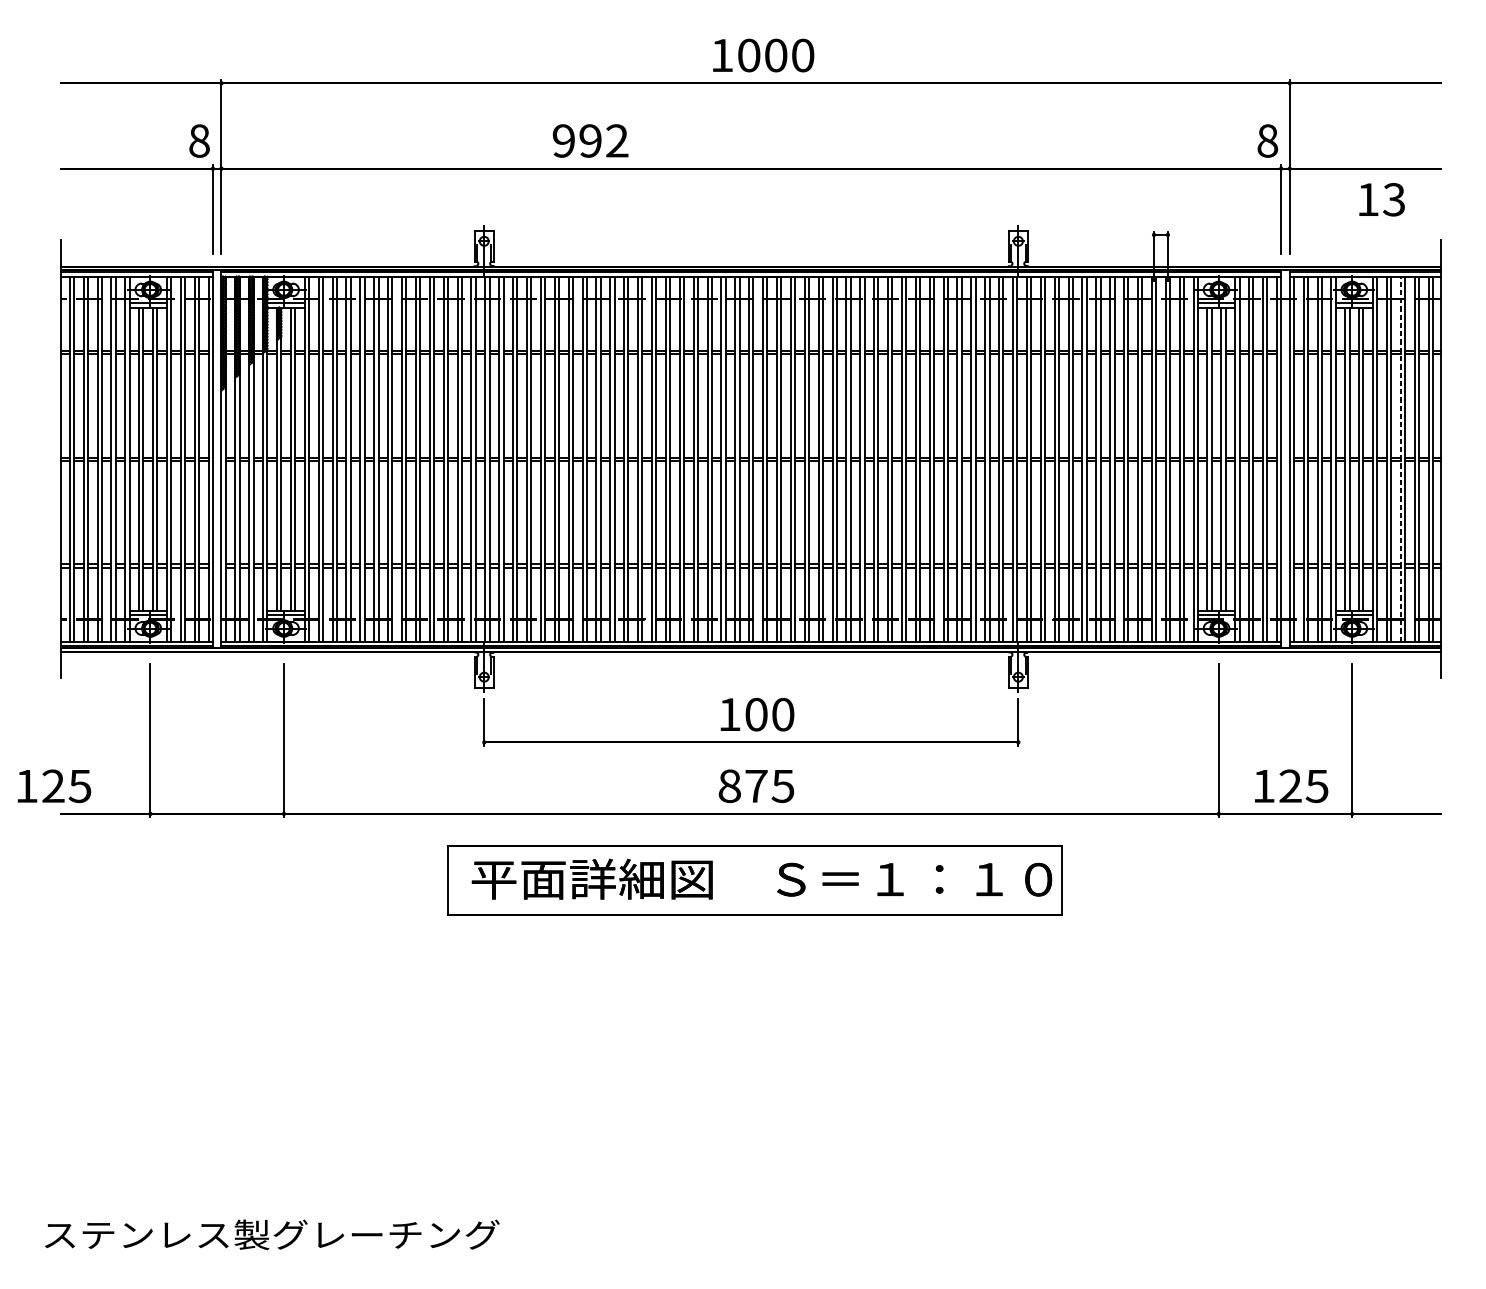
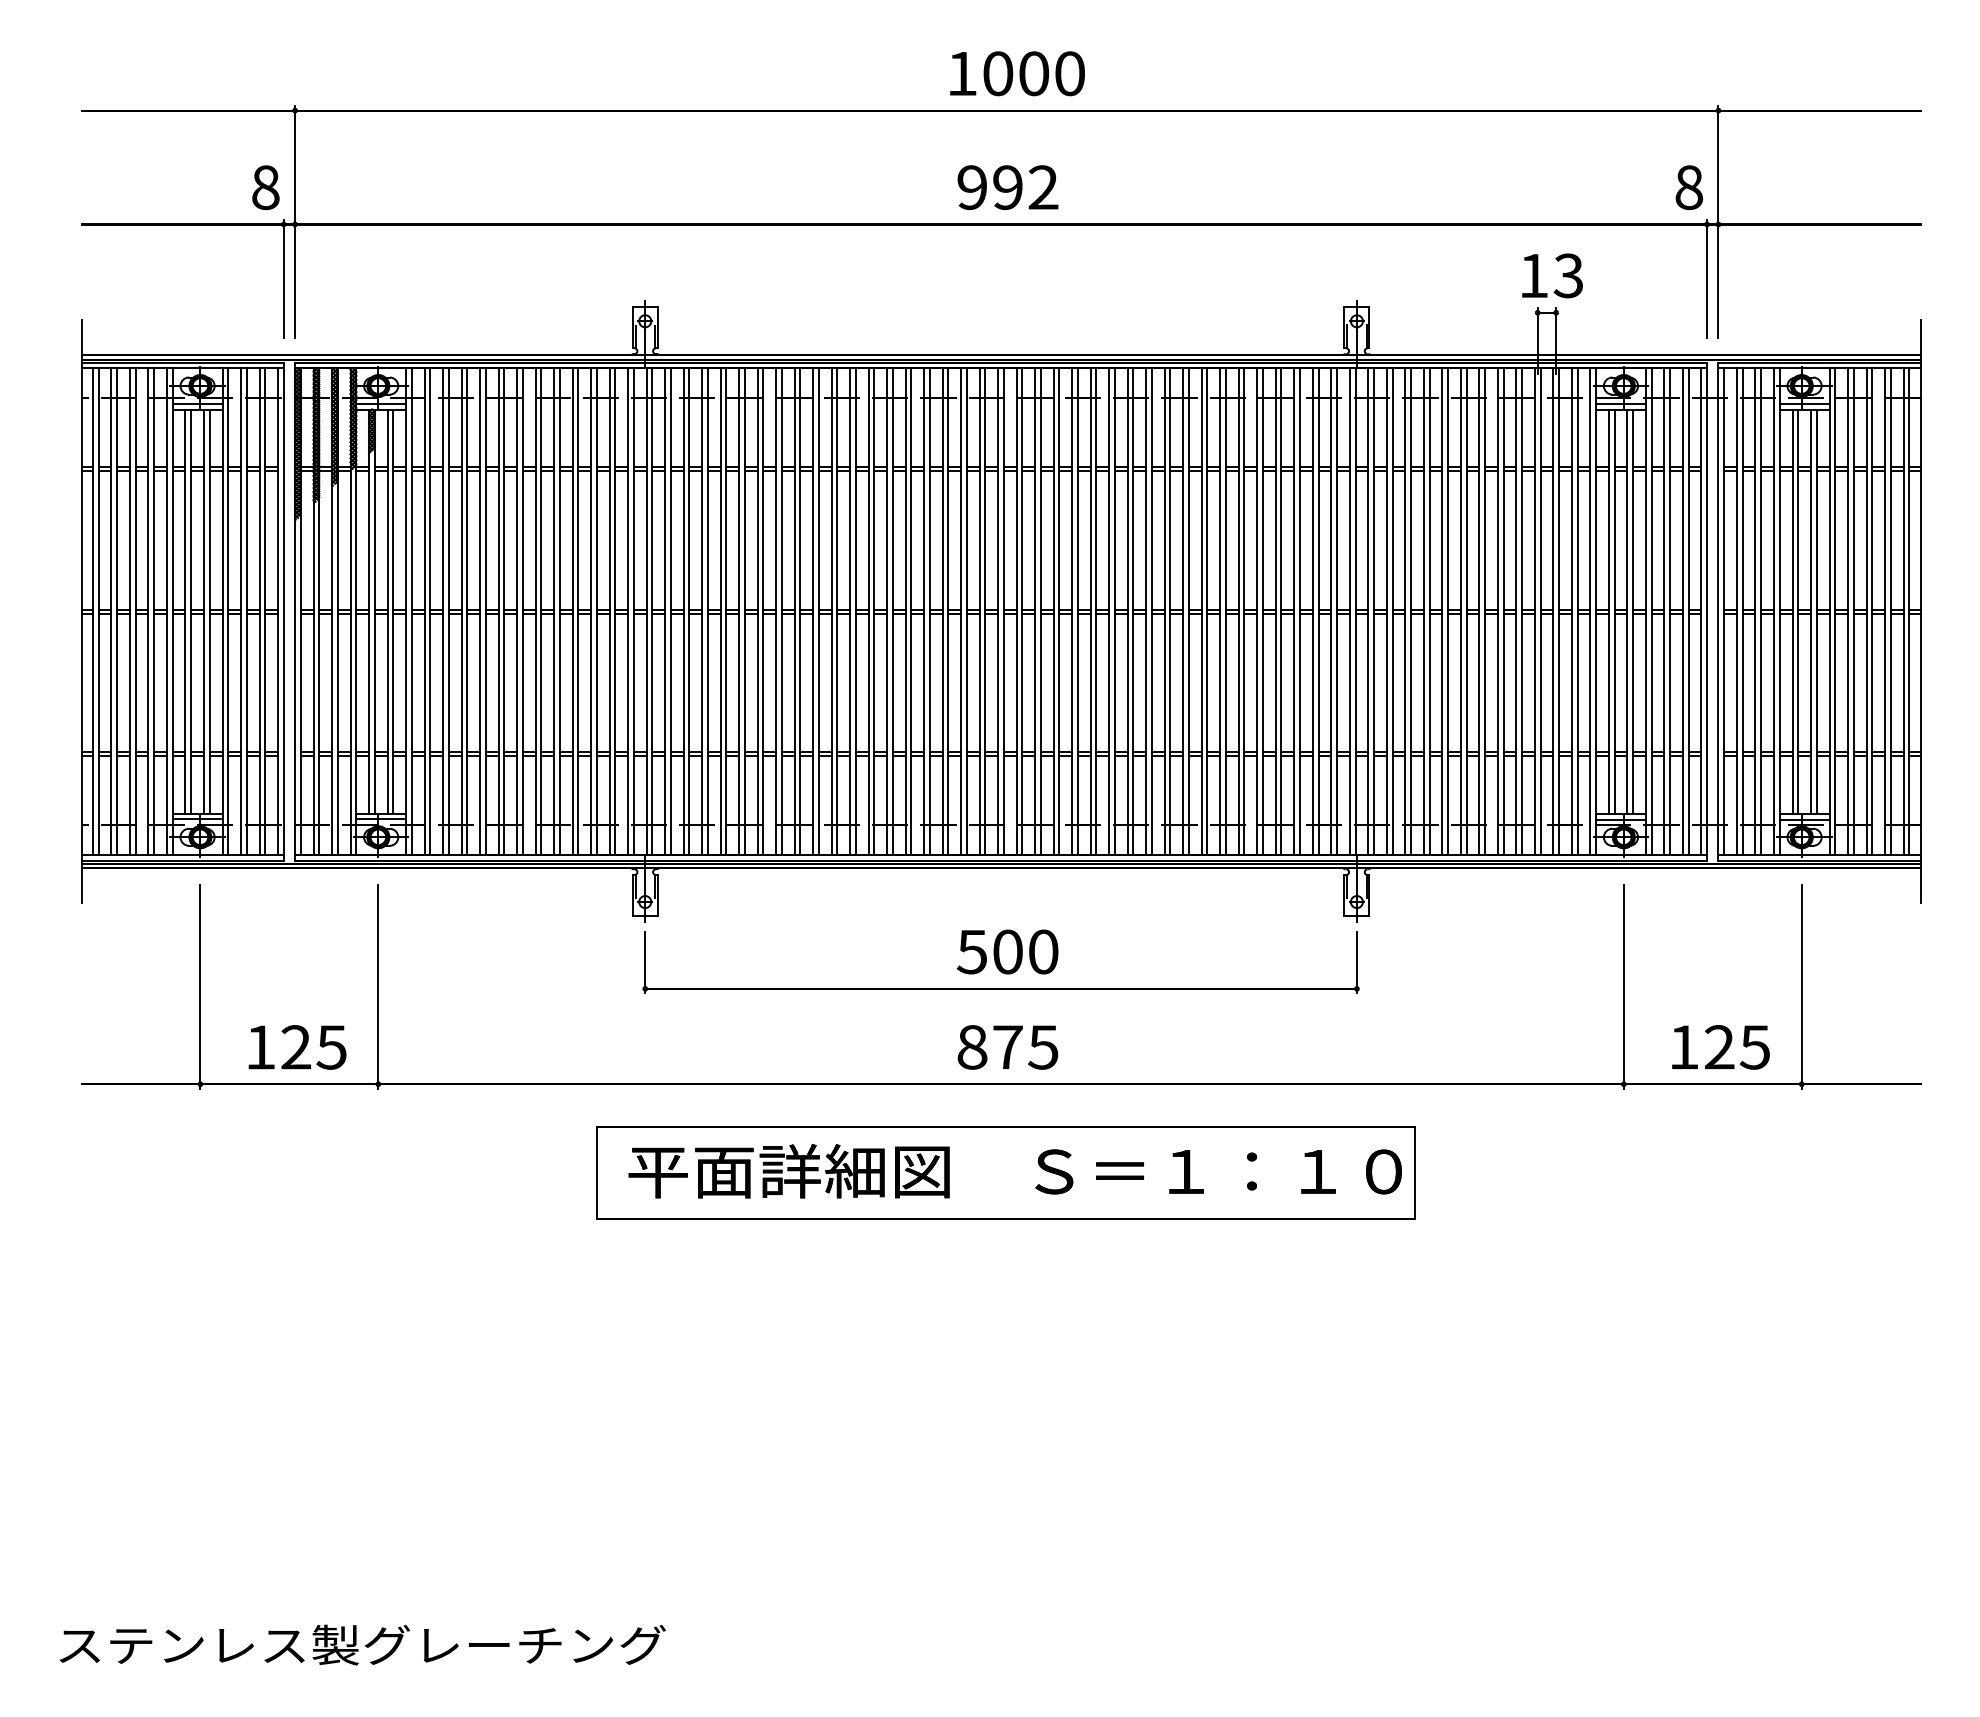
text: (590, 140) -> (1007, 187), moved
text: (1382, 199) -> (1552, 275), moved
line: (1400, 459) -> (1866, 611), dashed -> solid
text: (729, 715) -> (971, 952), 100 -> 500
text: (54, 786) -> (297, 1047), moved

